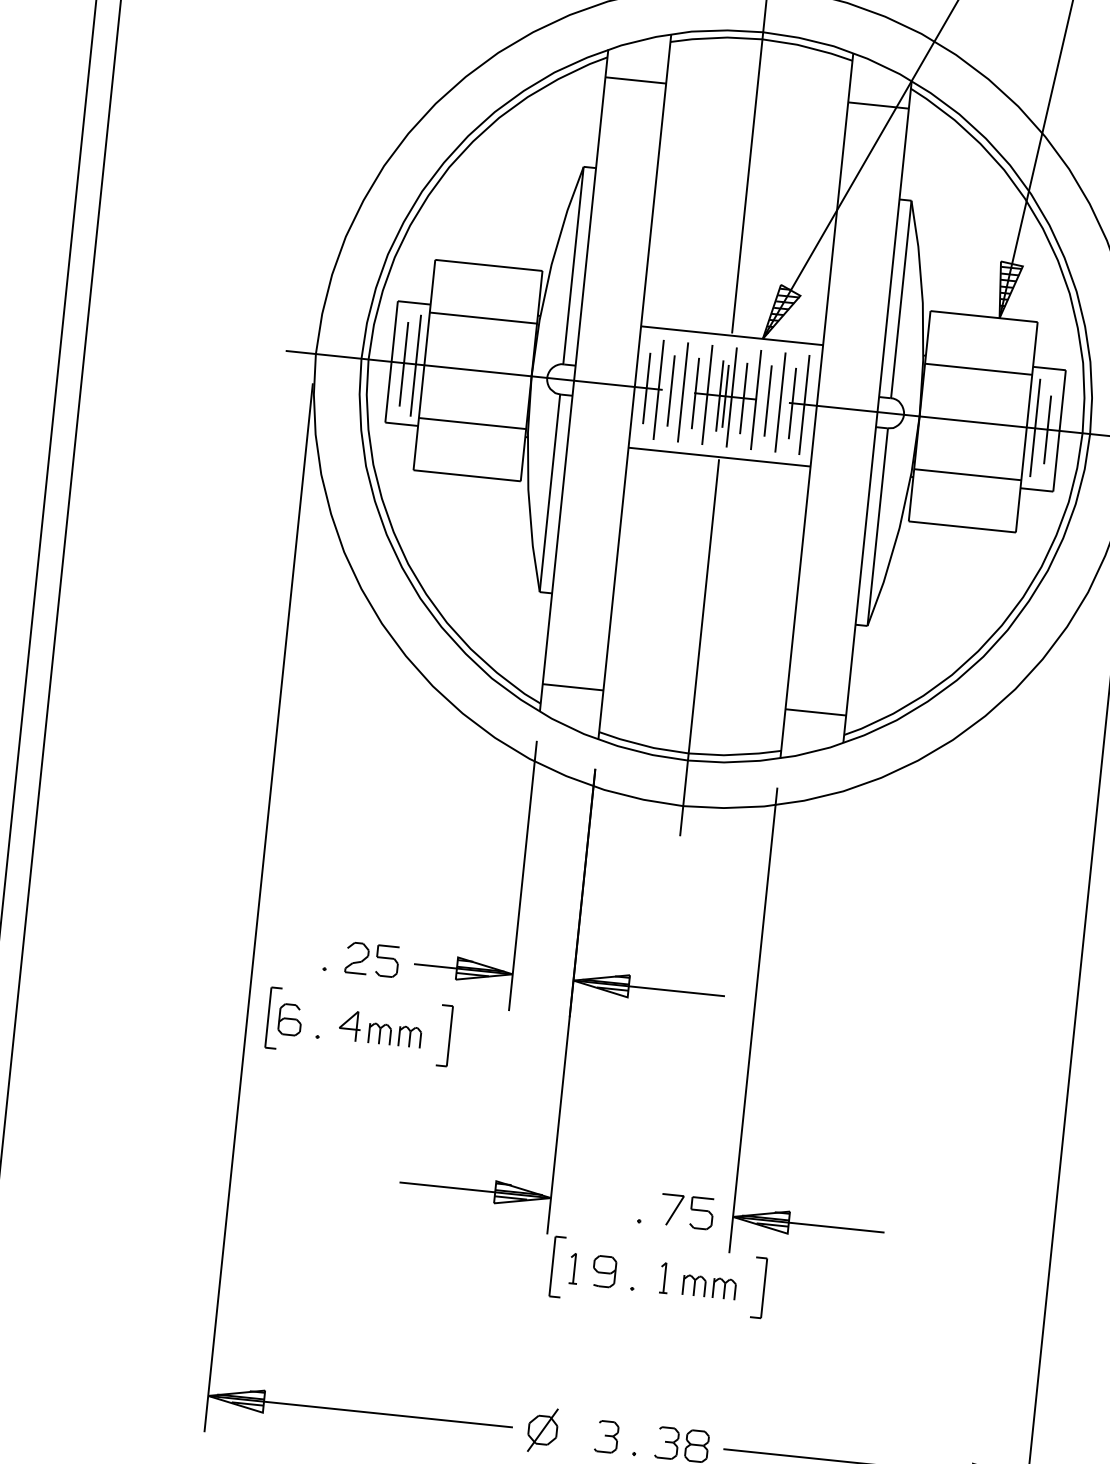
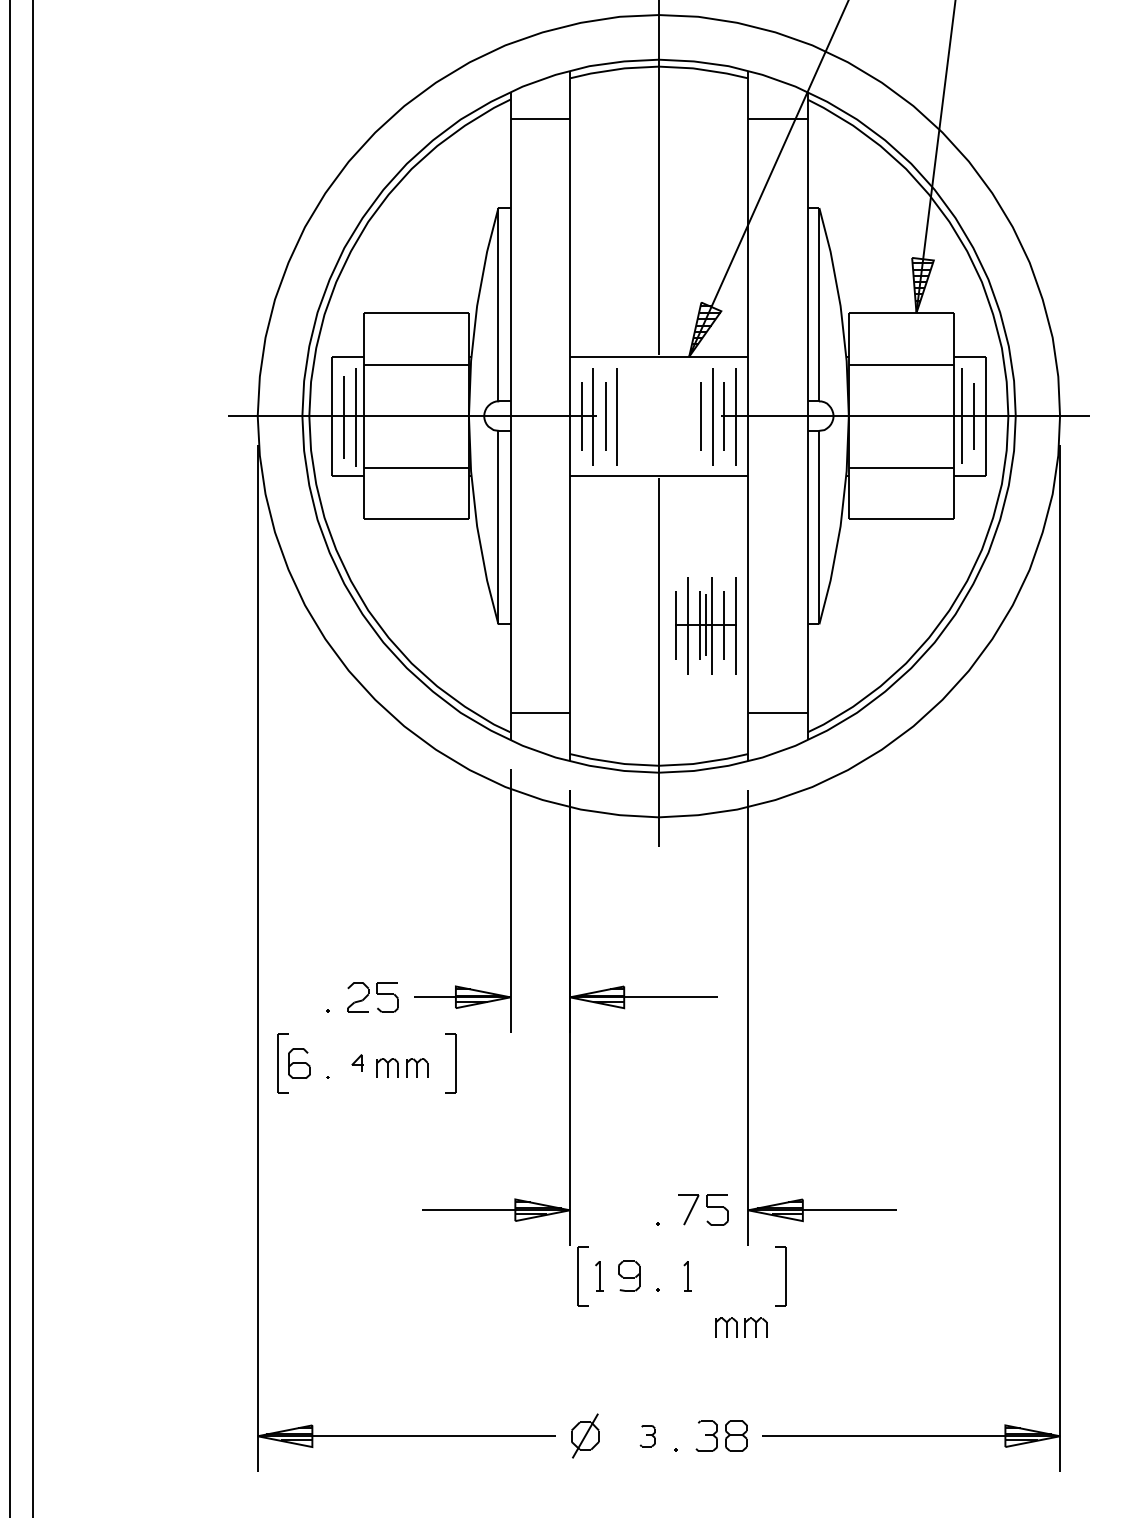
part: (725, 396) -> (705, 625), moved
part: (349, 1024) -> (357, 1062), size x0.6
part: (709, 1286) -> (741, 1327), moved
part: (606, 1436) -> (647, 1435), size x0.7

